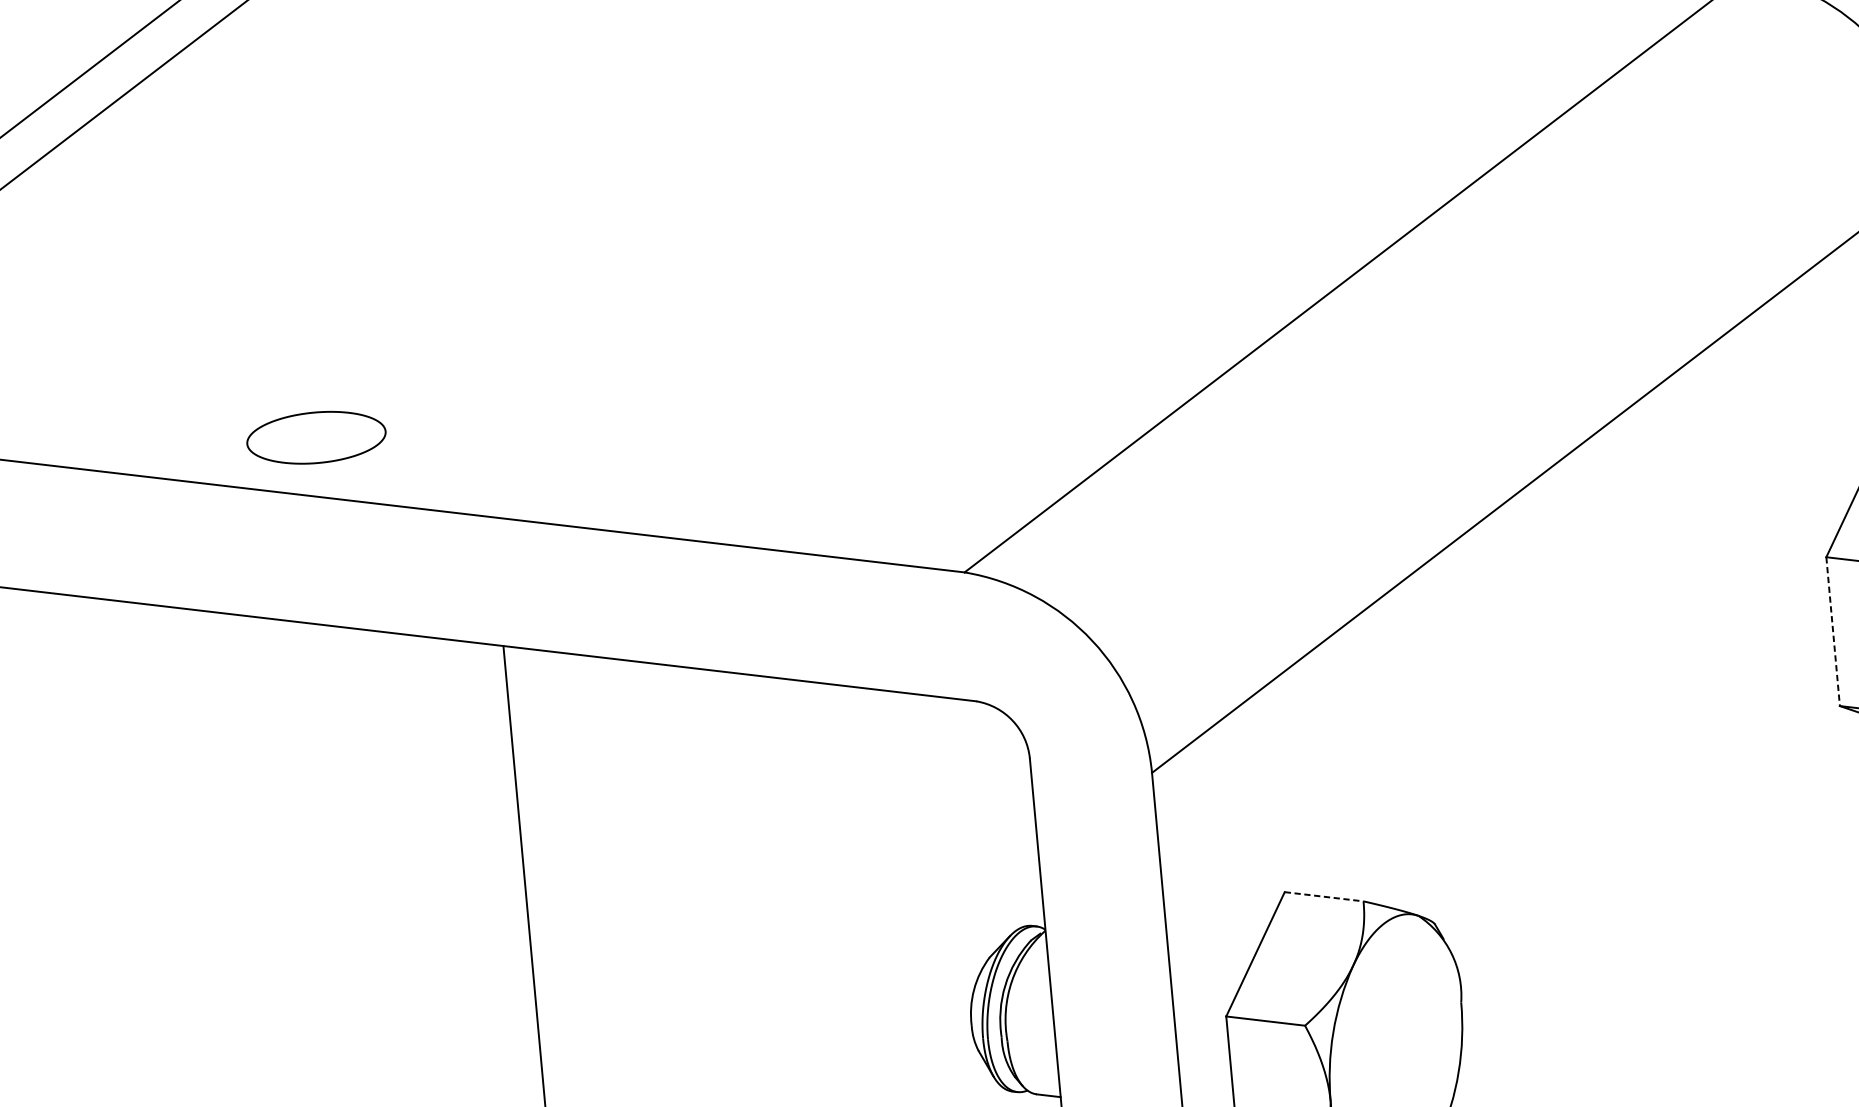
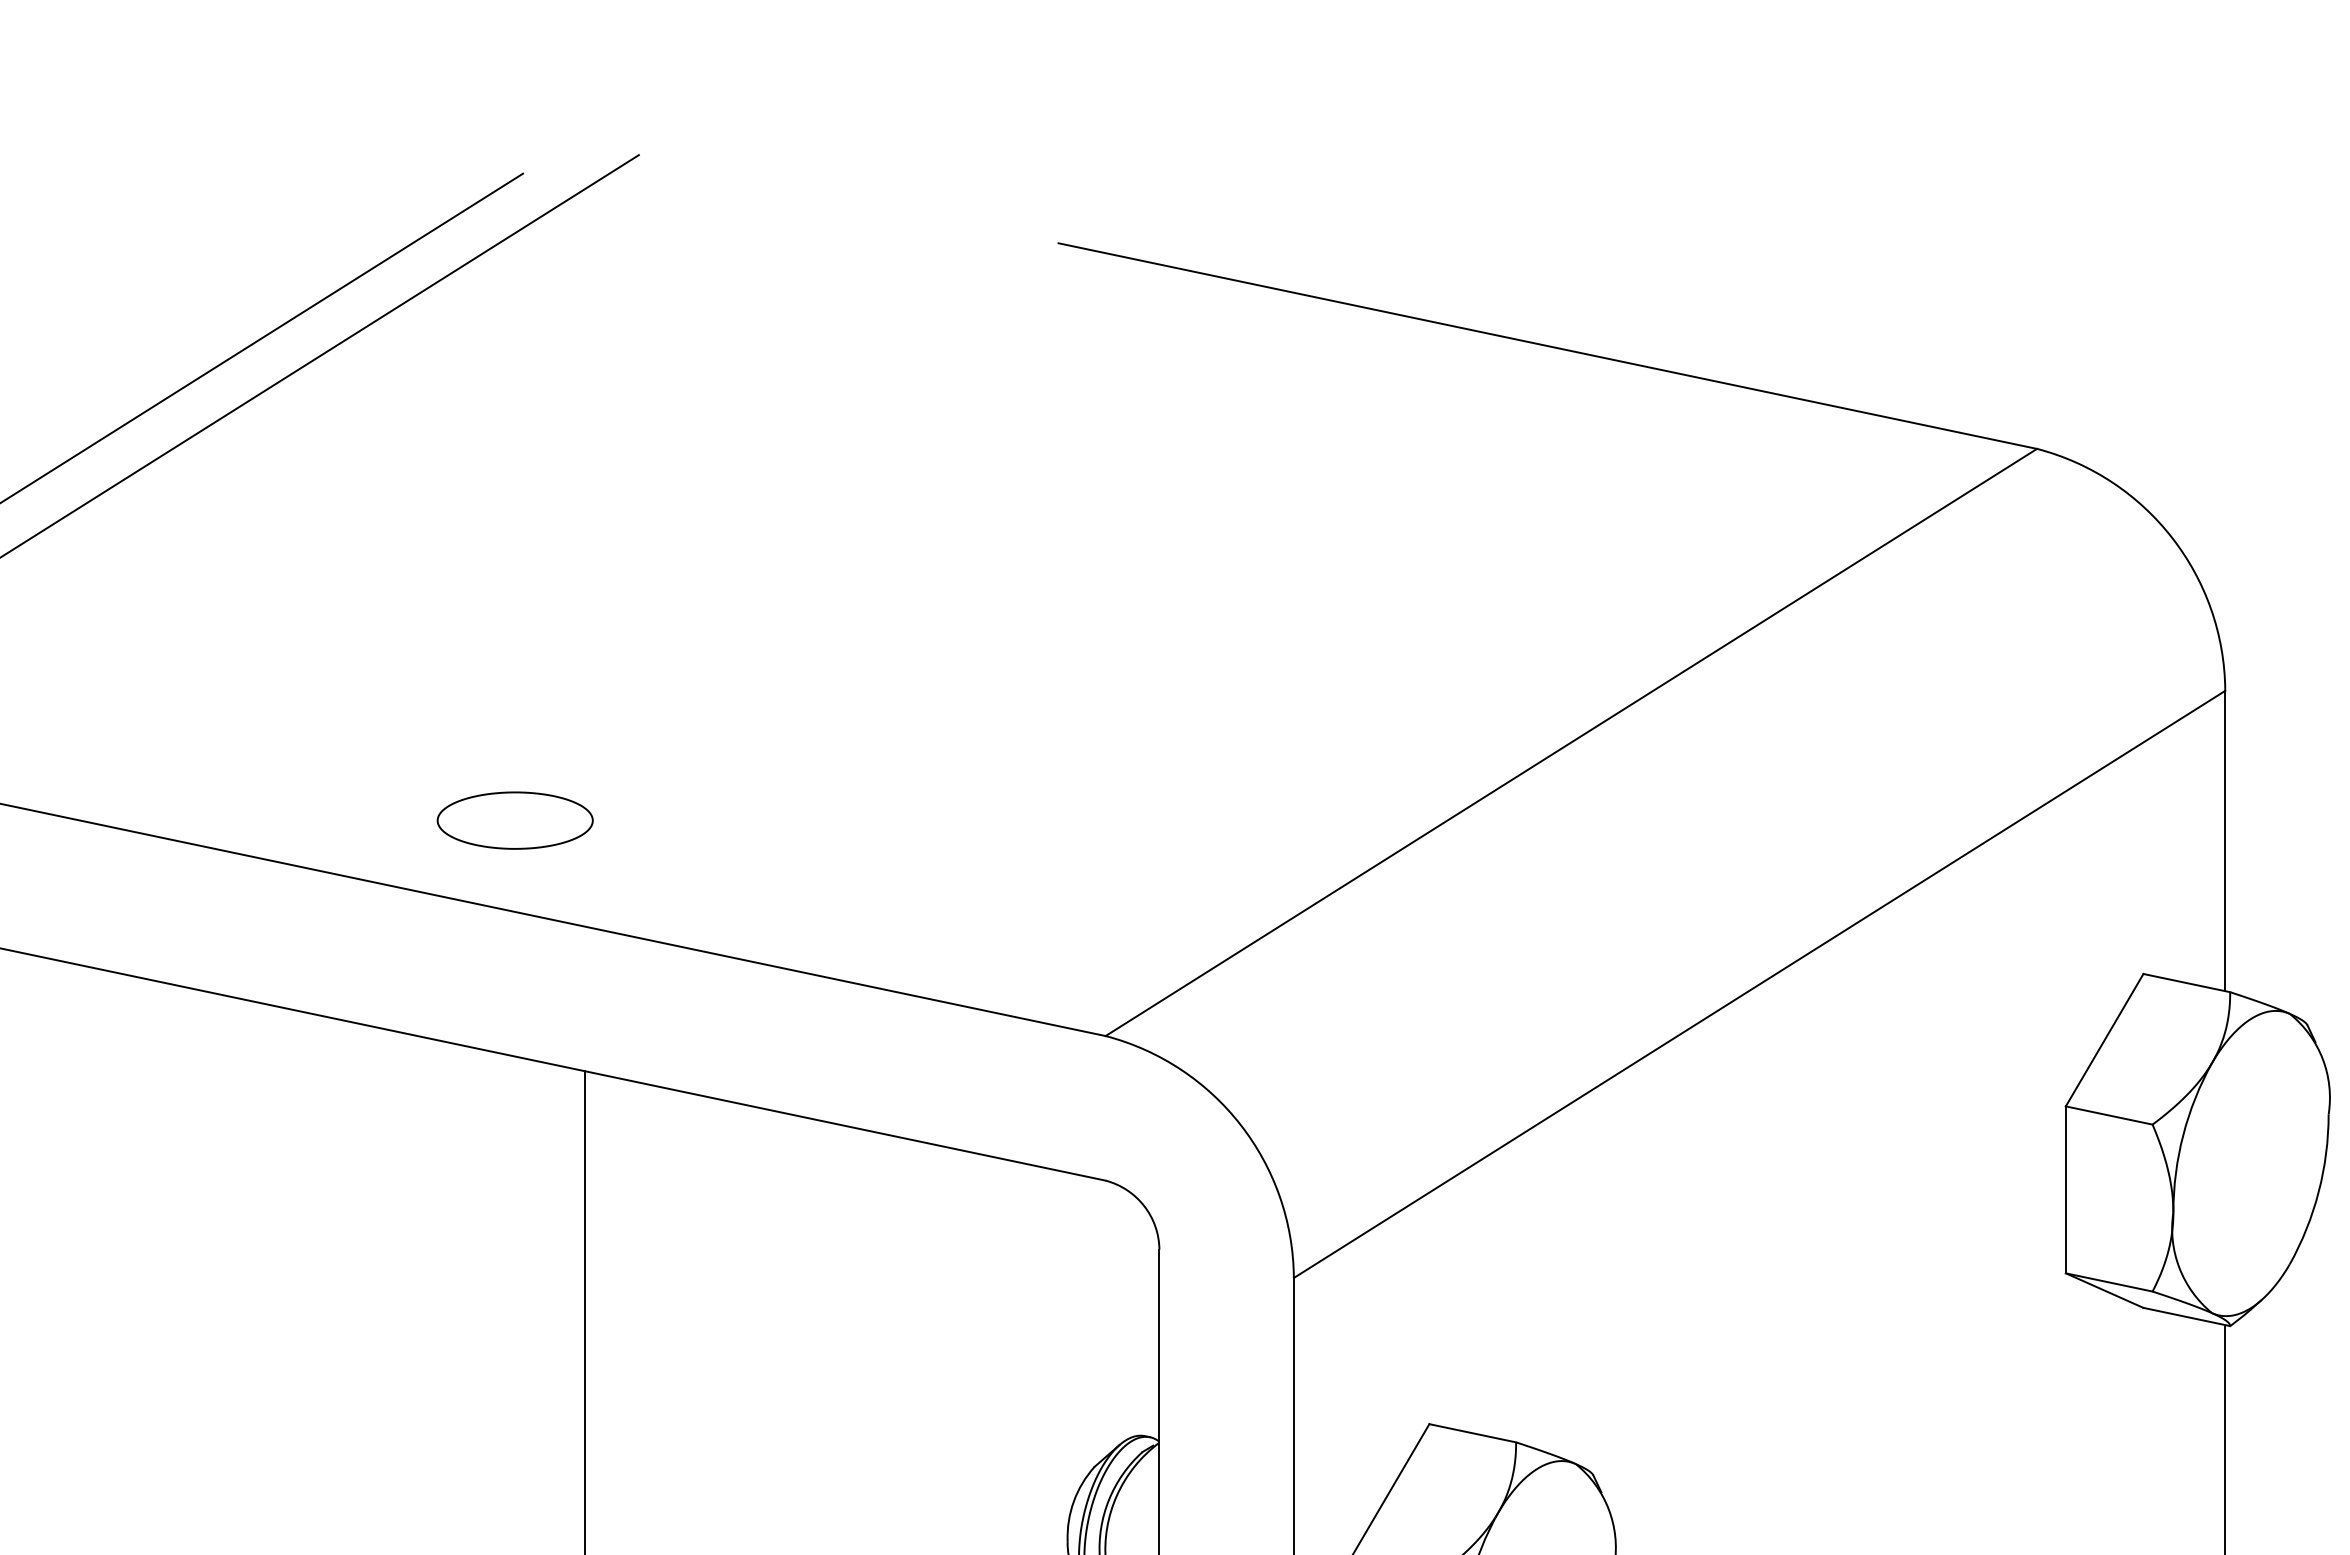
part: (315, 437) -> (514, 820), moved
line: (1832, 632) -> (2065, 1190), dashed -> solid
line: (1324, 896) -> (1473, 1433), dashed -> solid

